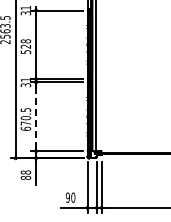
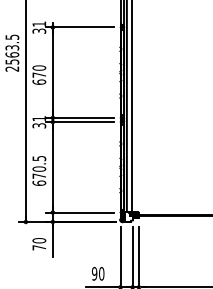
text: (25, 46) -> (38, 74), 528 -> 670
line: (36, 116) -> (53, 166), dashed -> solid
text: (25, 174) -> (38, 243), 88 -> 70

